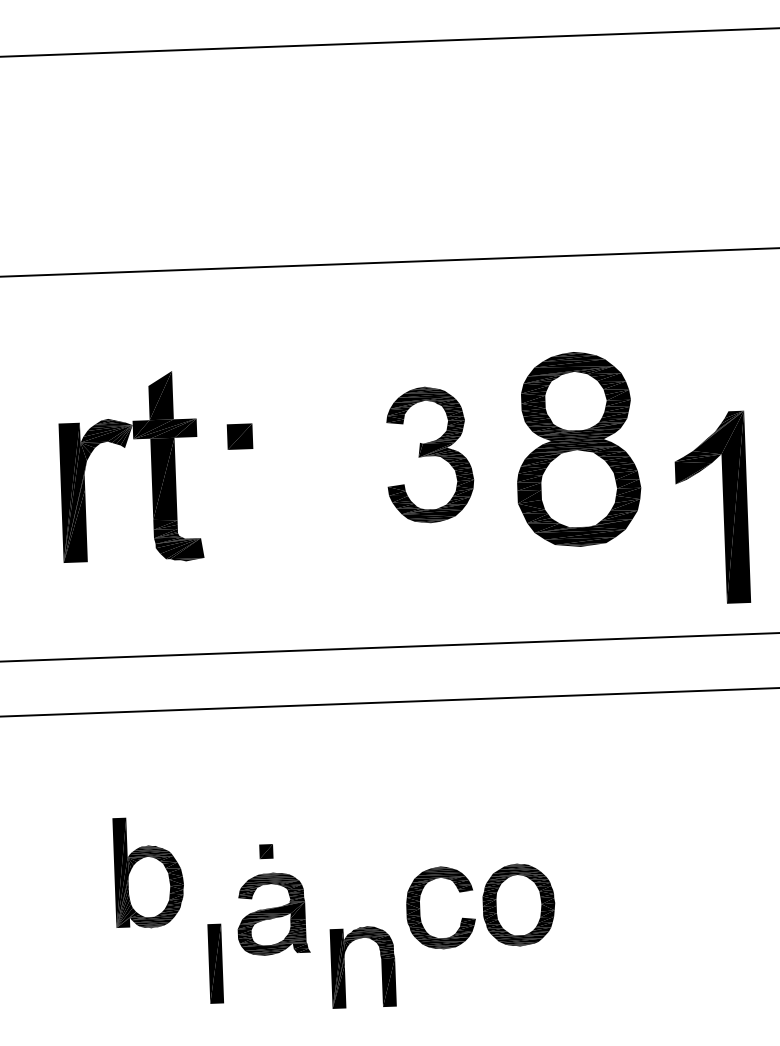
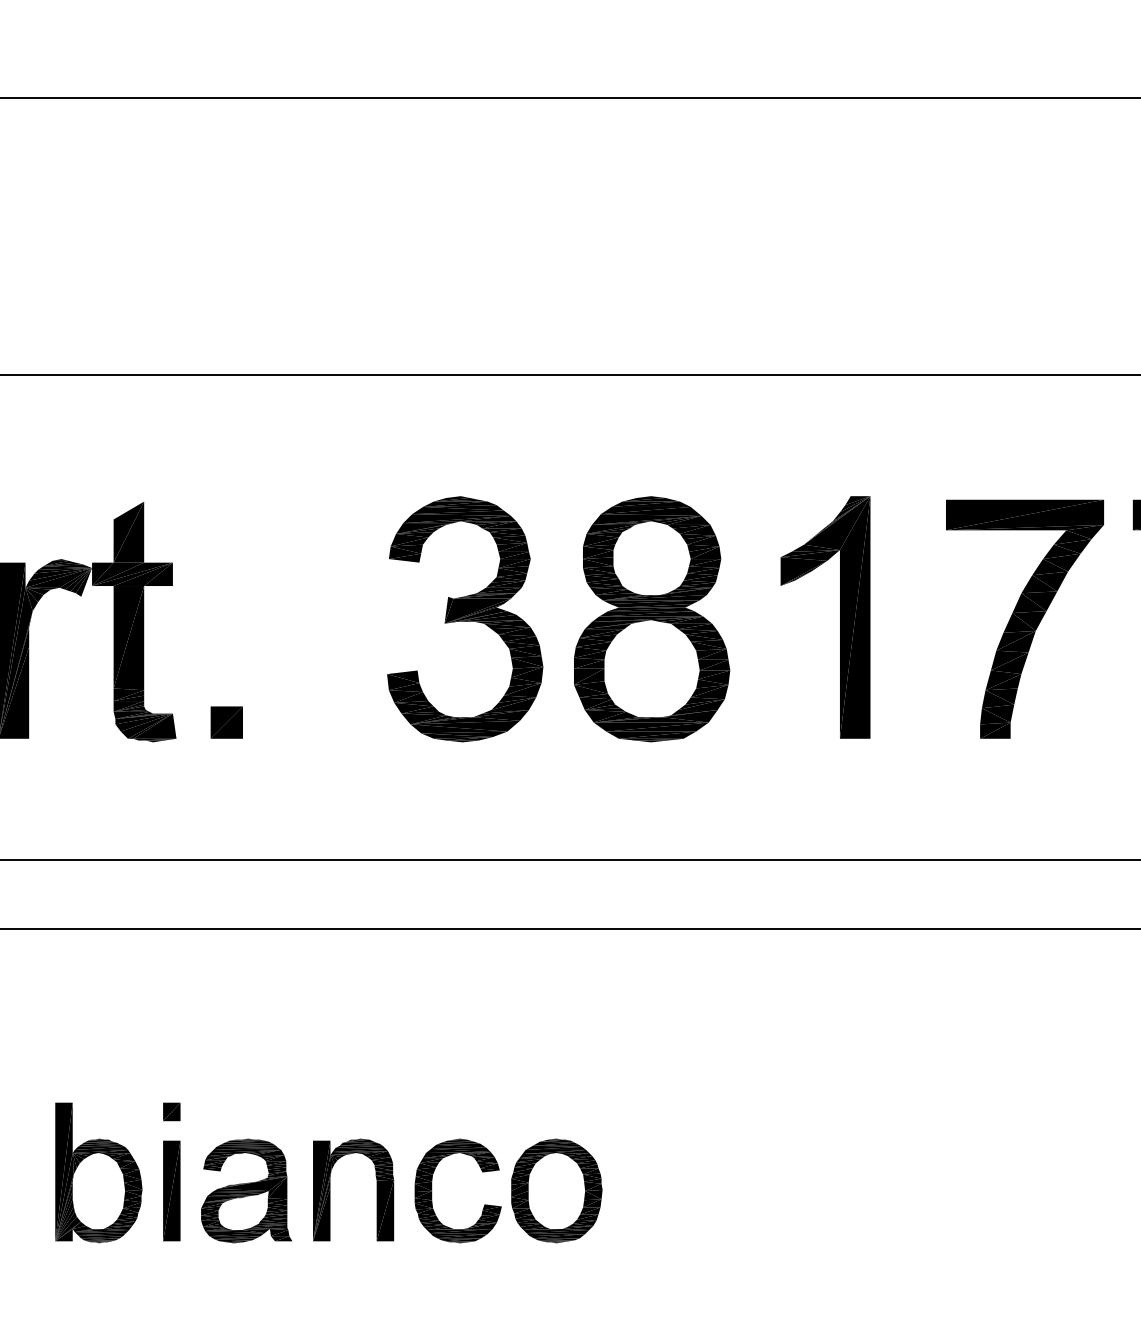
part: (239, 436) -> (226, 722), moved
part: (430, 455) -> (465, 619), size x1.43
part: (723, 507) -> (840, 617), moved
part: (266, 851) -> (171, 1111), moved
part: (148, 872) -> (98, 1172), moved
part: (215, 963) -> (171, 1190), moved
part: (344, 967) -> (330, 1189), moved

